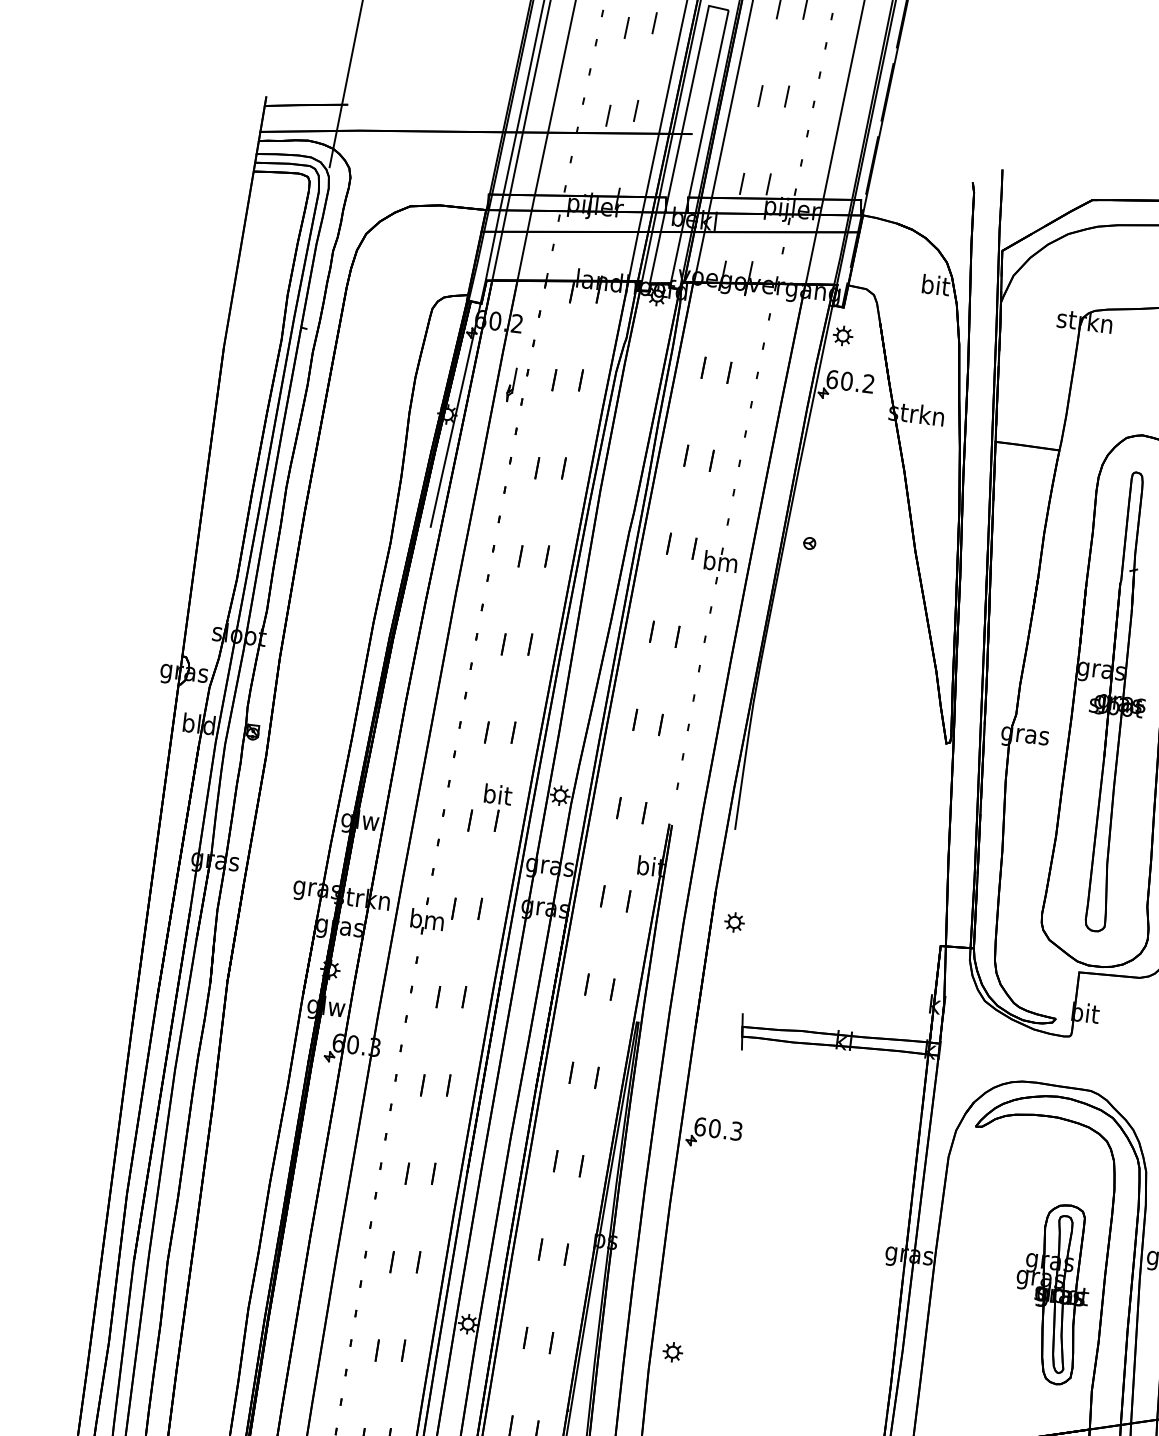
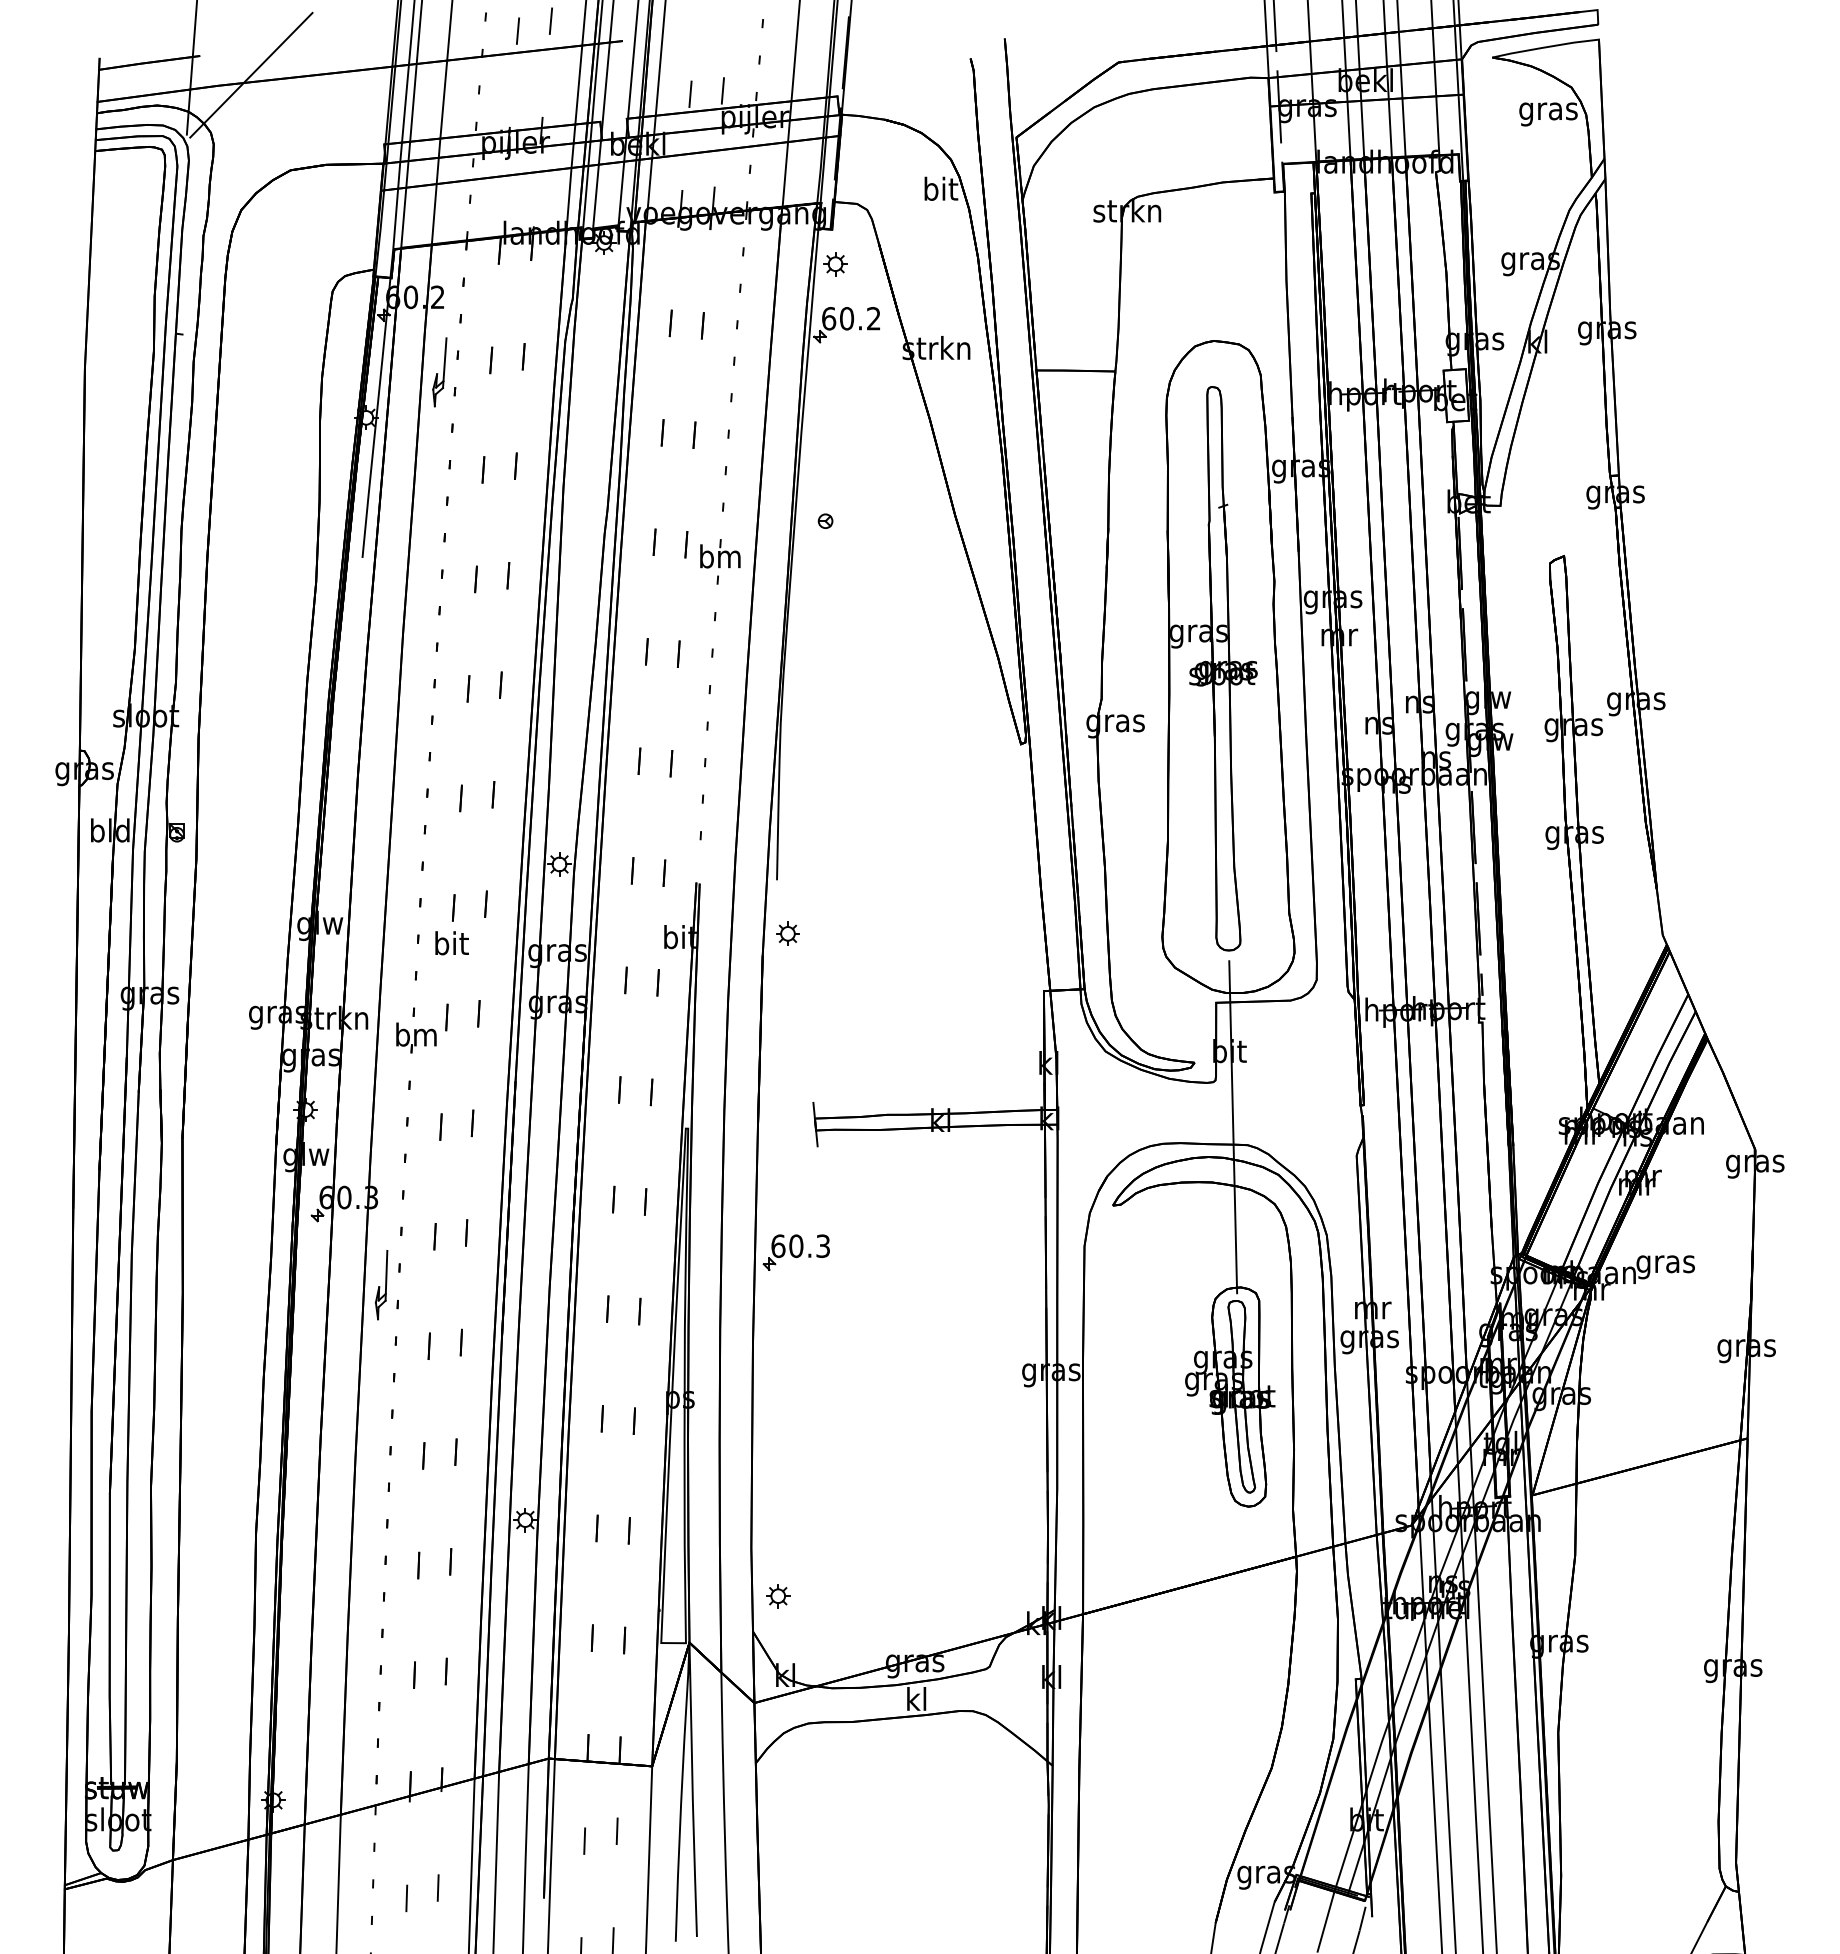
line: (387, 124) -> (251, 74), added
part: (511, 384) -> (439, 372), size x1.67
text: (497, 794) -> (451, 943), moved
part: (734, 922) -> (787, 933), moved
line: (1081, 1075) -> (1233, 1127), added
part: (374, 1119) -> (381, 1285), added
part: (673, 1352) -> (778, 1596), moved

